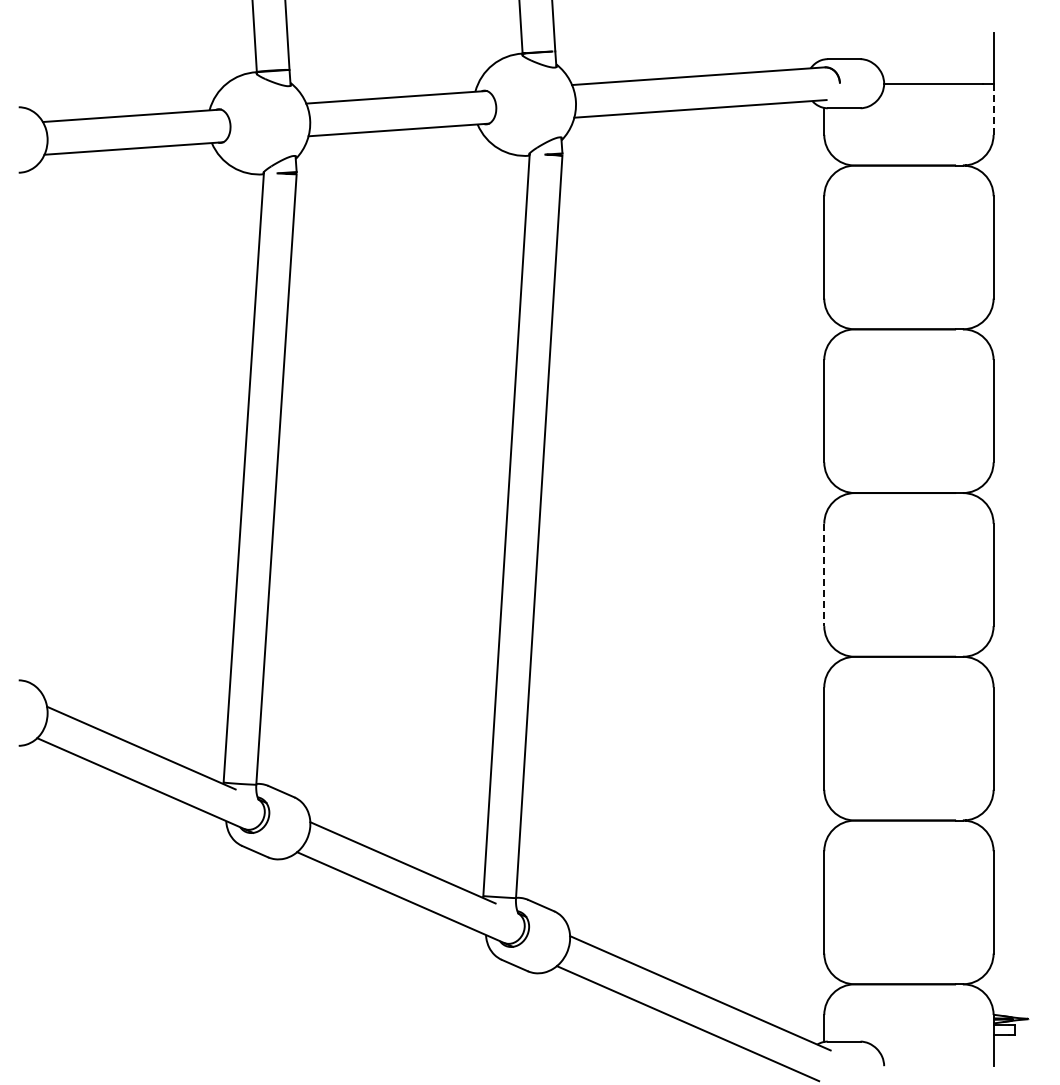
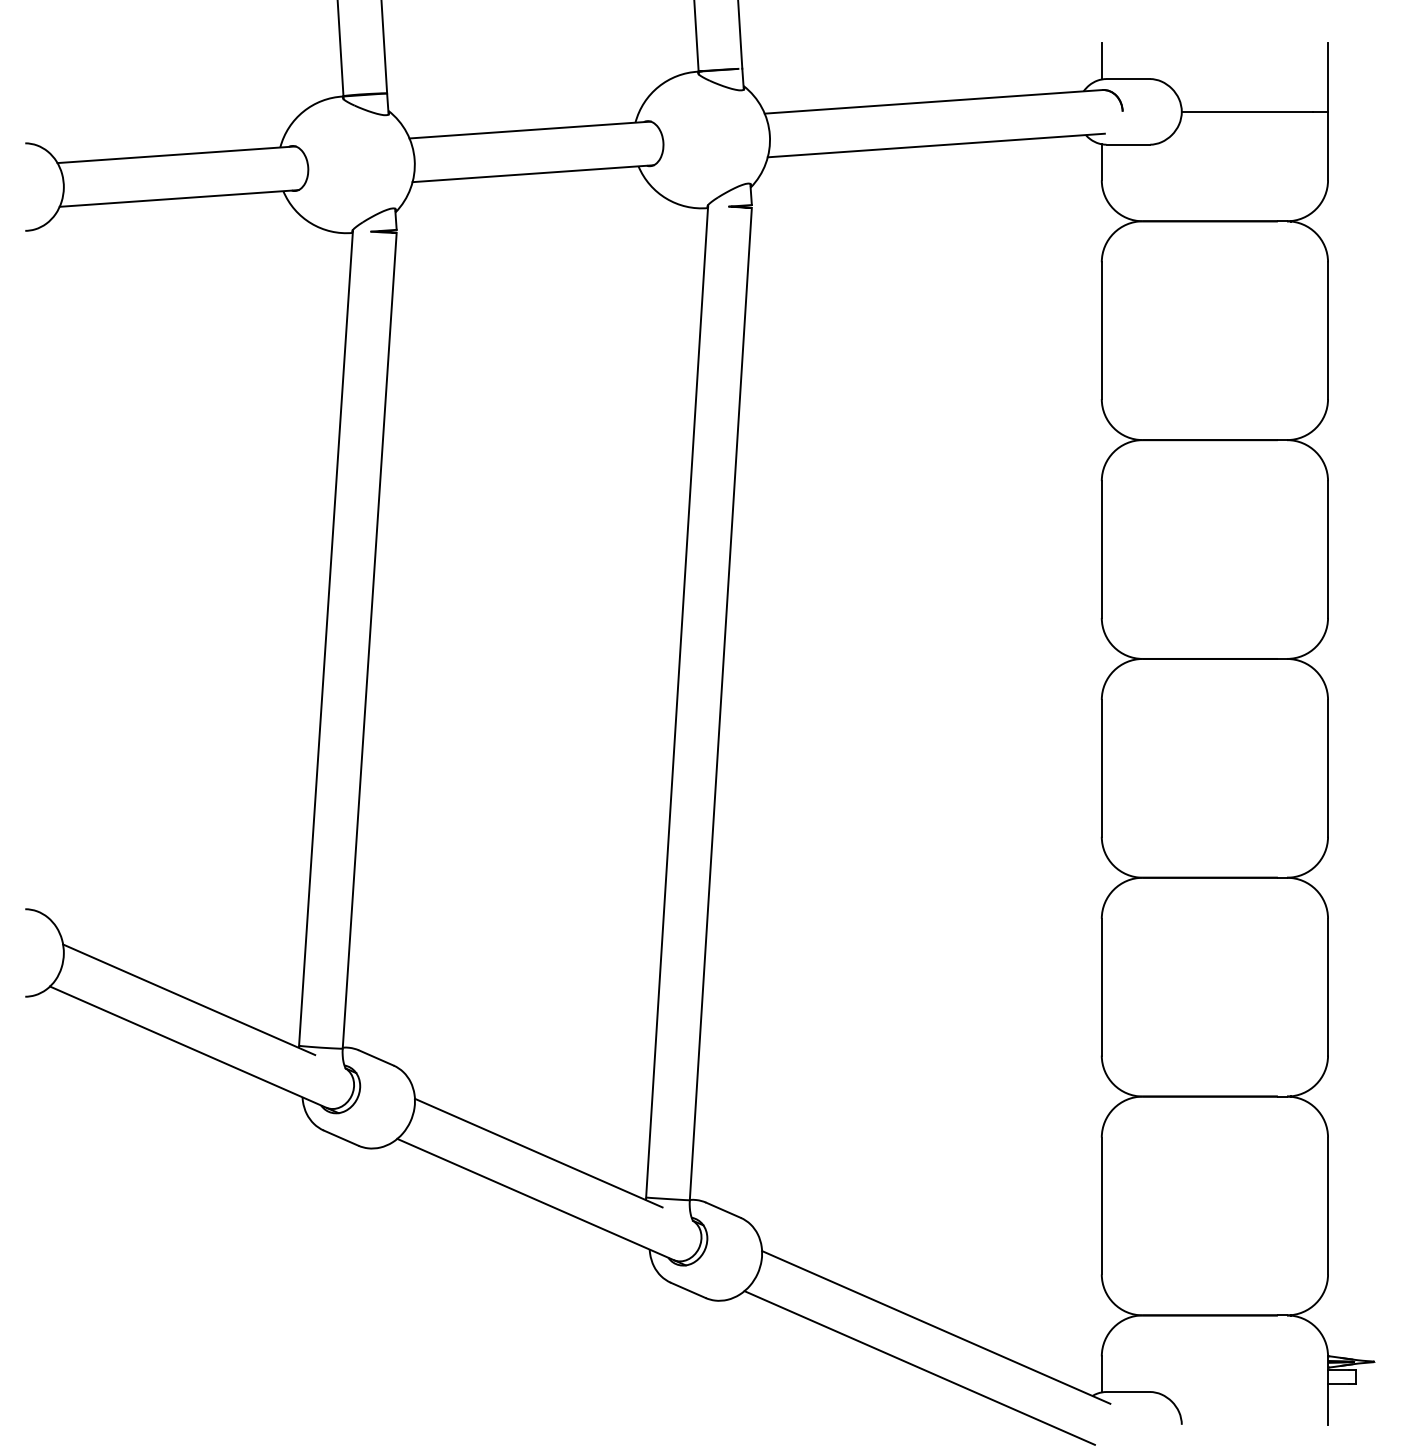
line: (824, 45) -> (1102, 60), added
line: (993, 109) -> (1327, 146), dashed -> solid
line: (824, 575) -> (1102, 769), dashed -> solid

